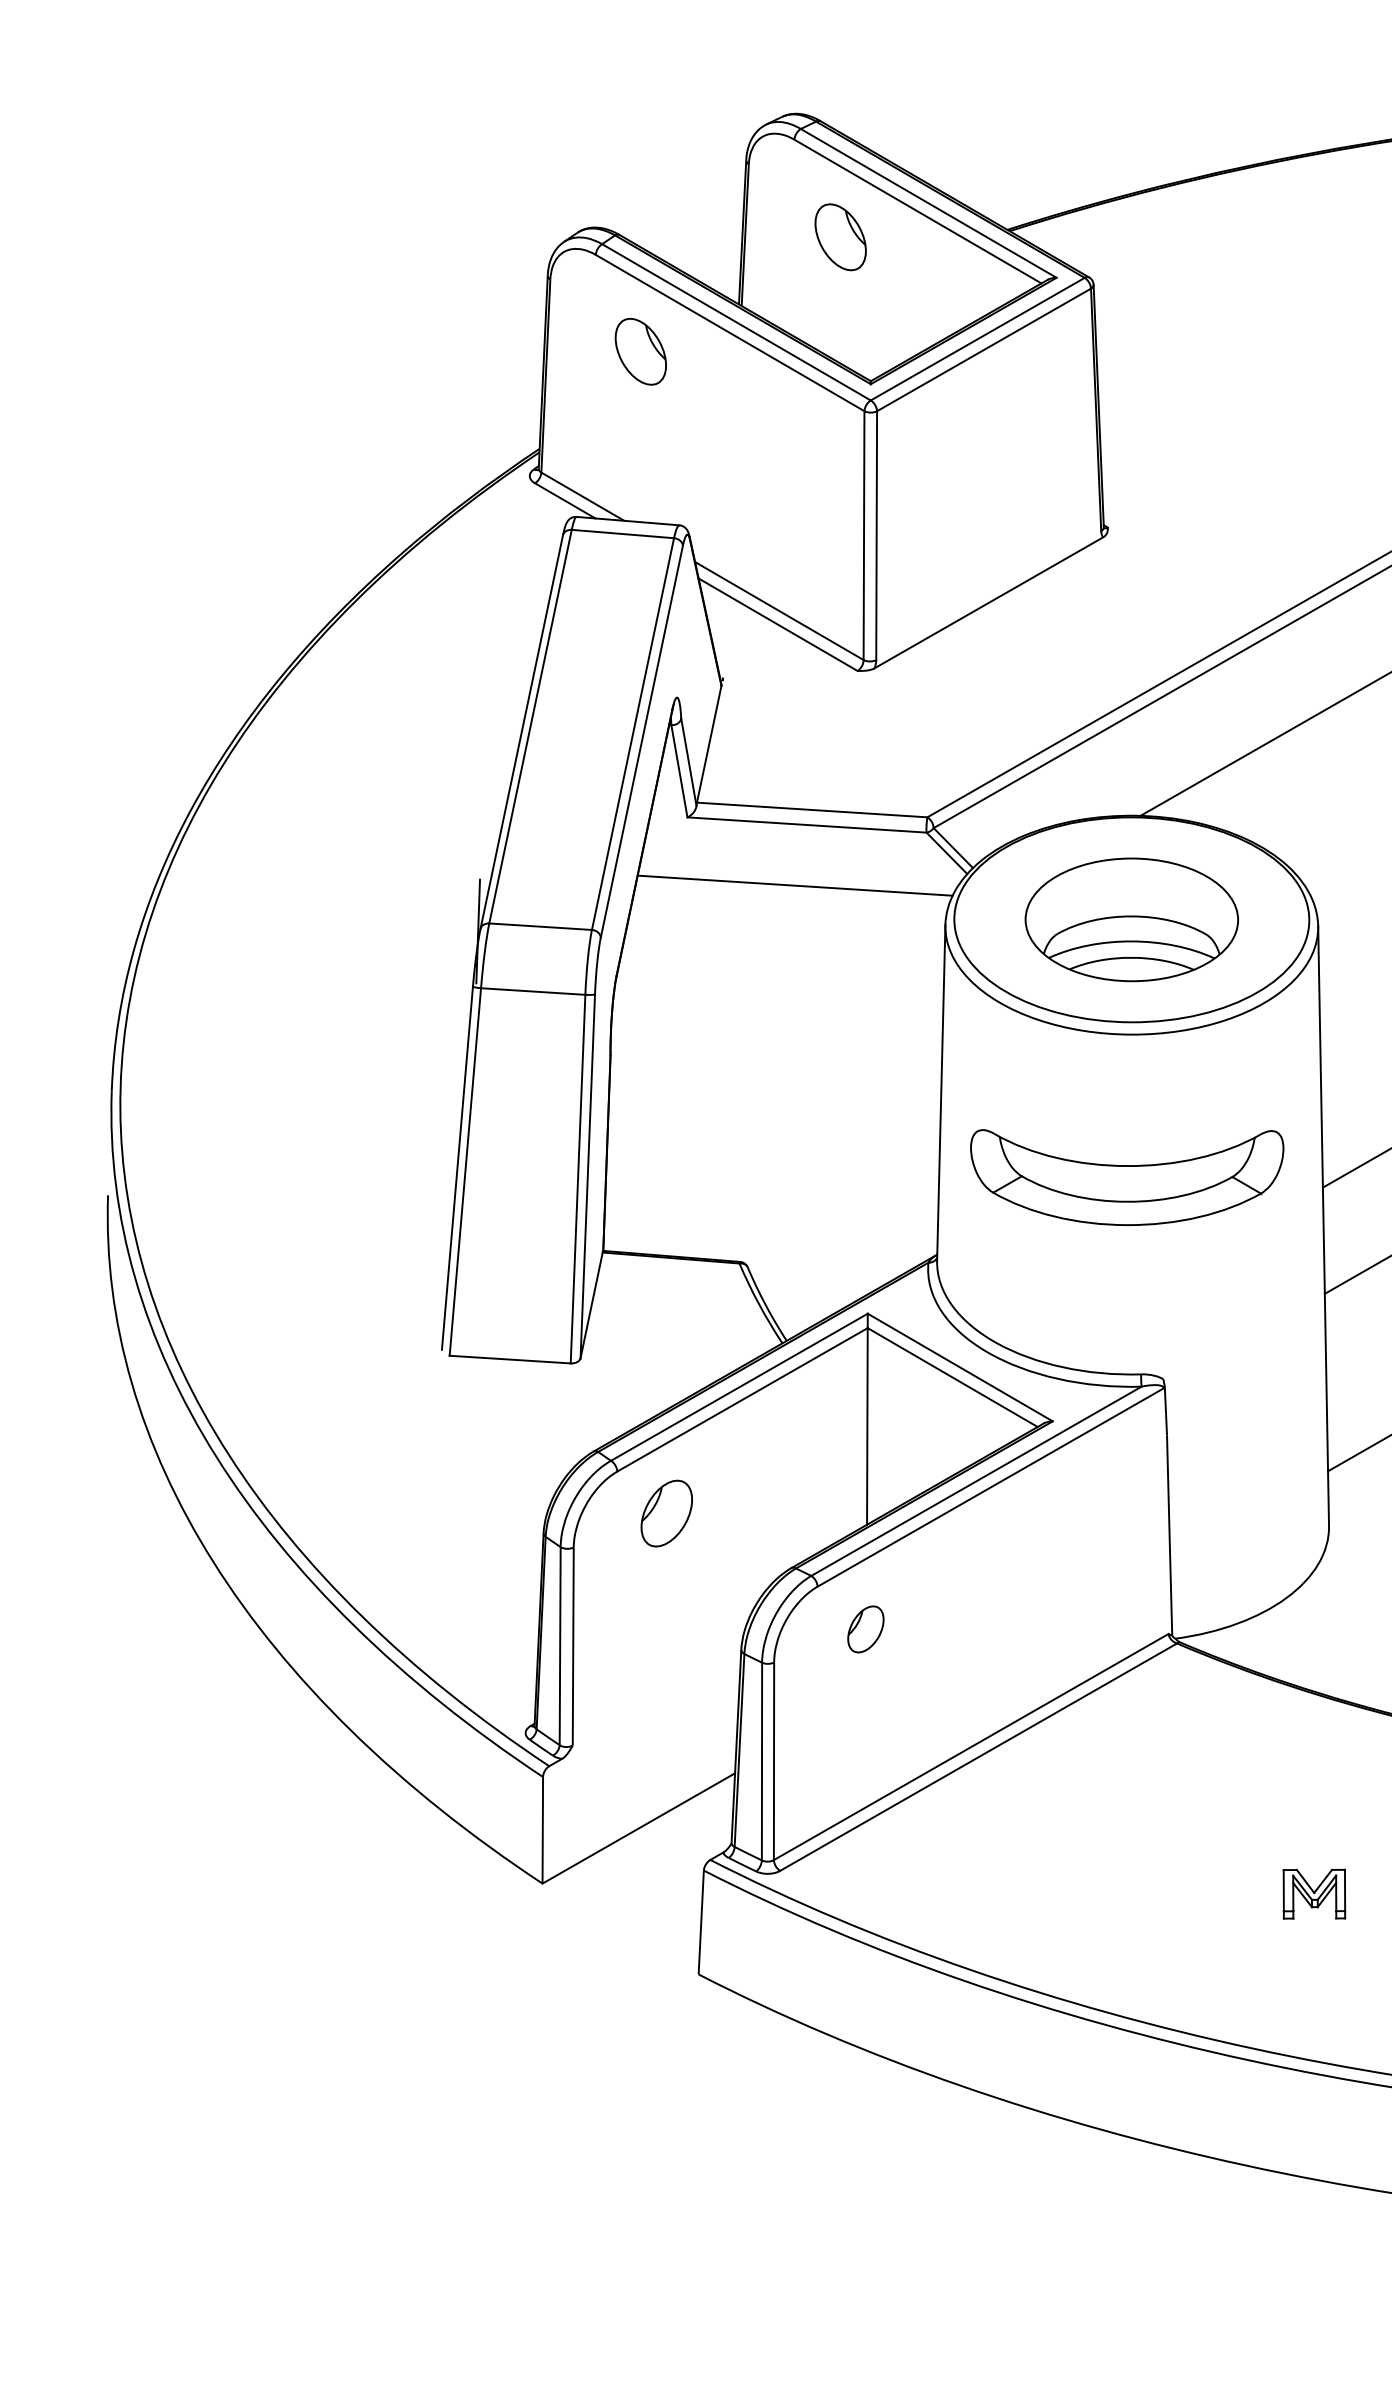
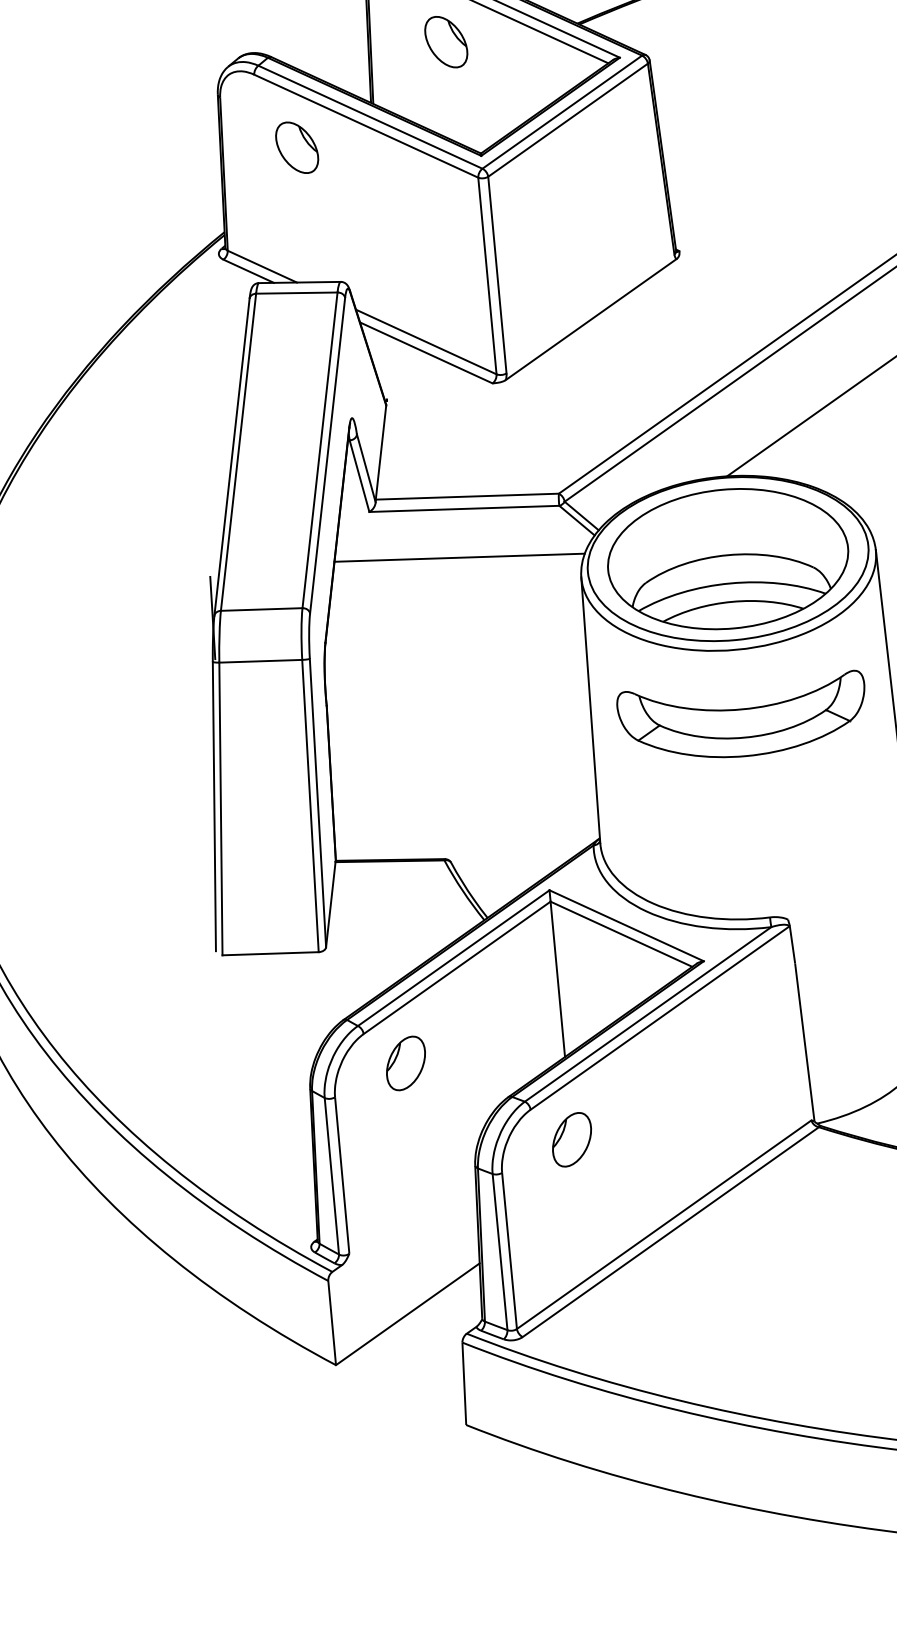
part: (1131, 919) -> (727, 558), size x1.43
part: (1127, 1177) -> (743, 718), moved
part: (865, 1629) -> (571, 1139), size x1.43

